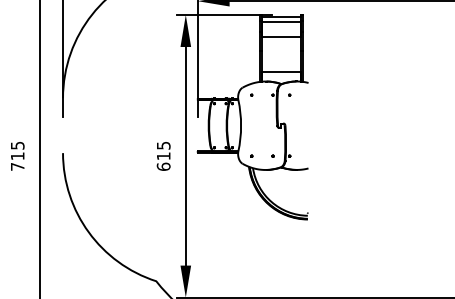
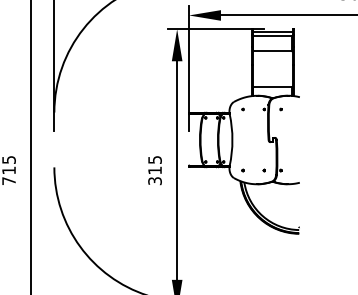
text: (163, 166) -> (154, 180), 615 -> 315

